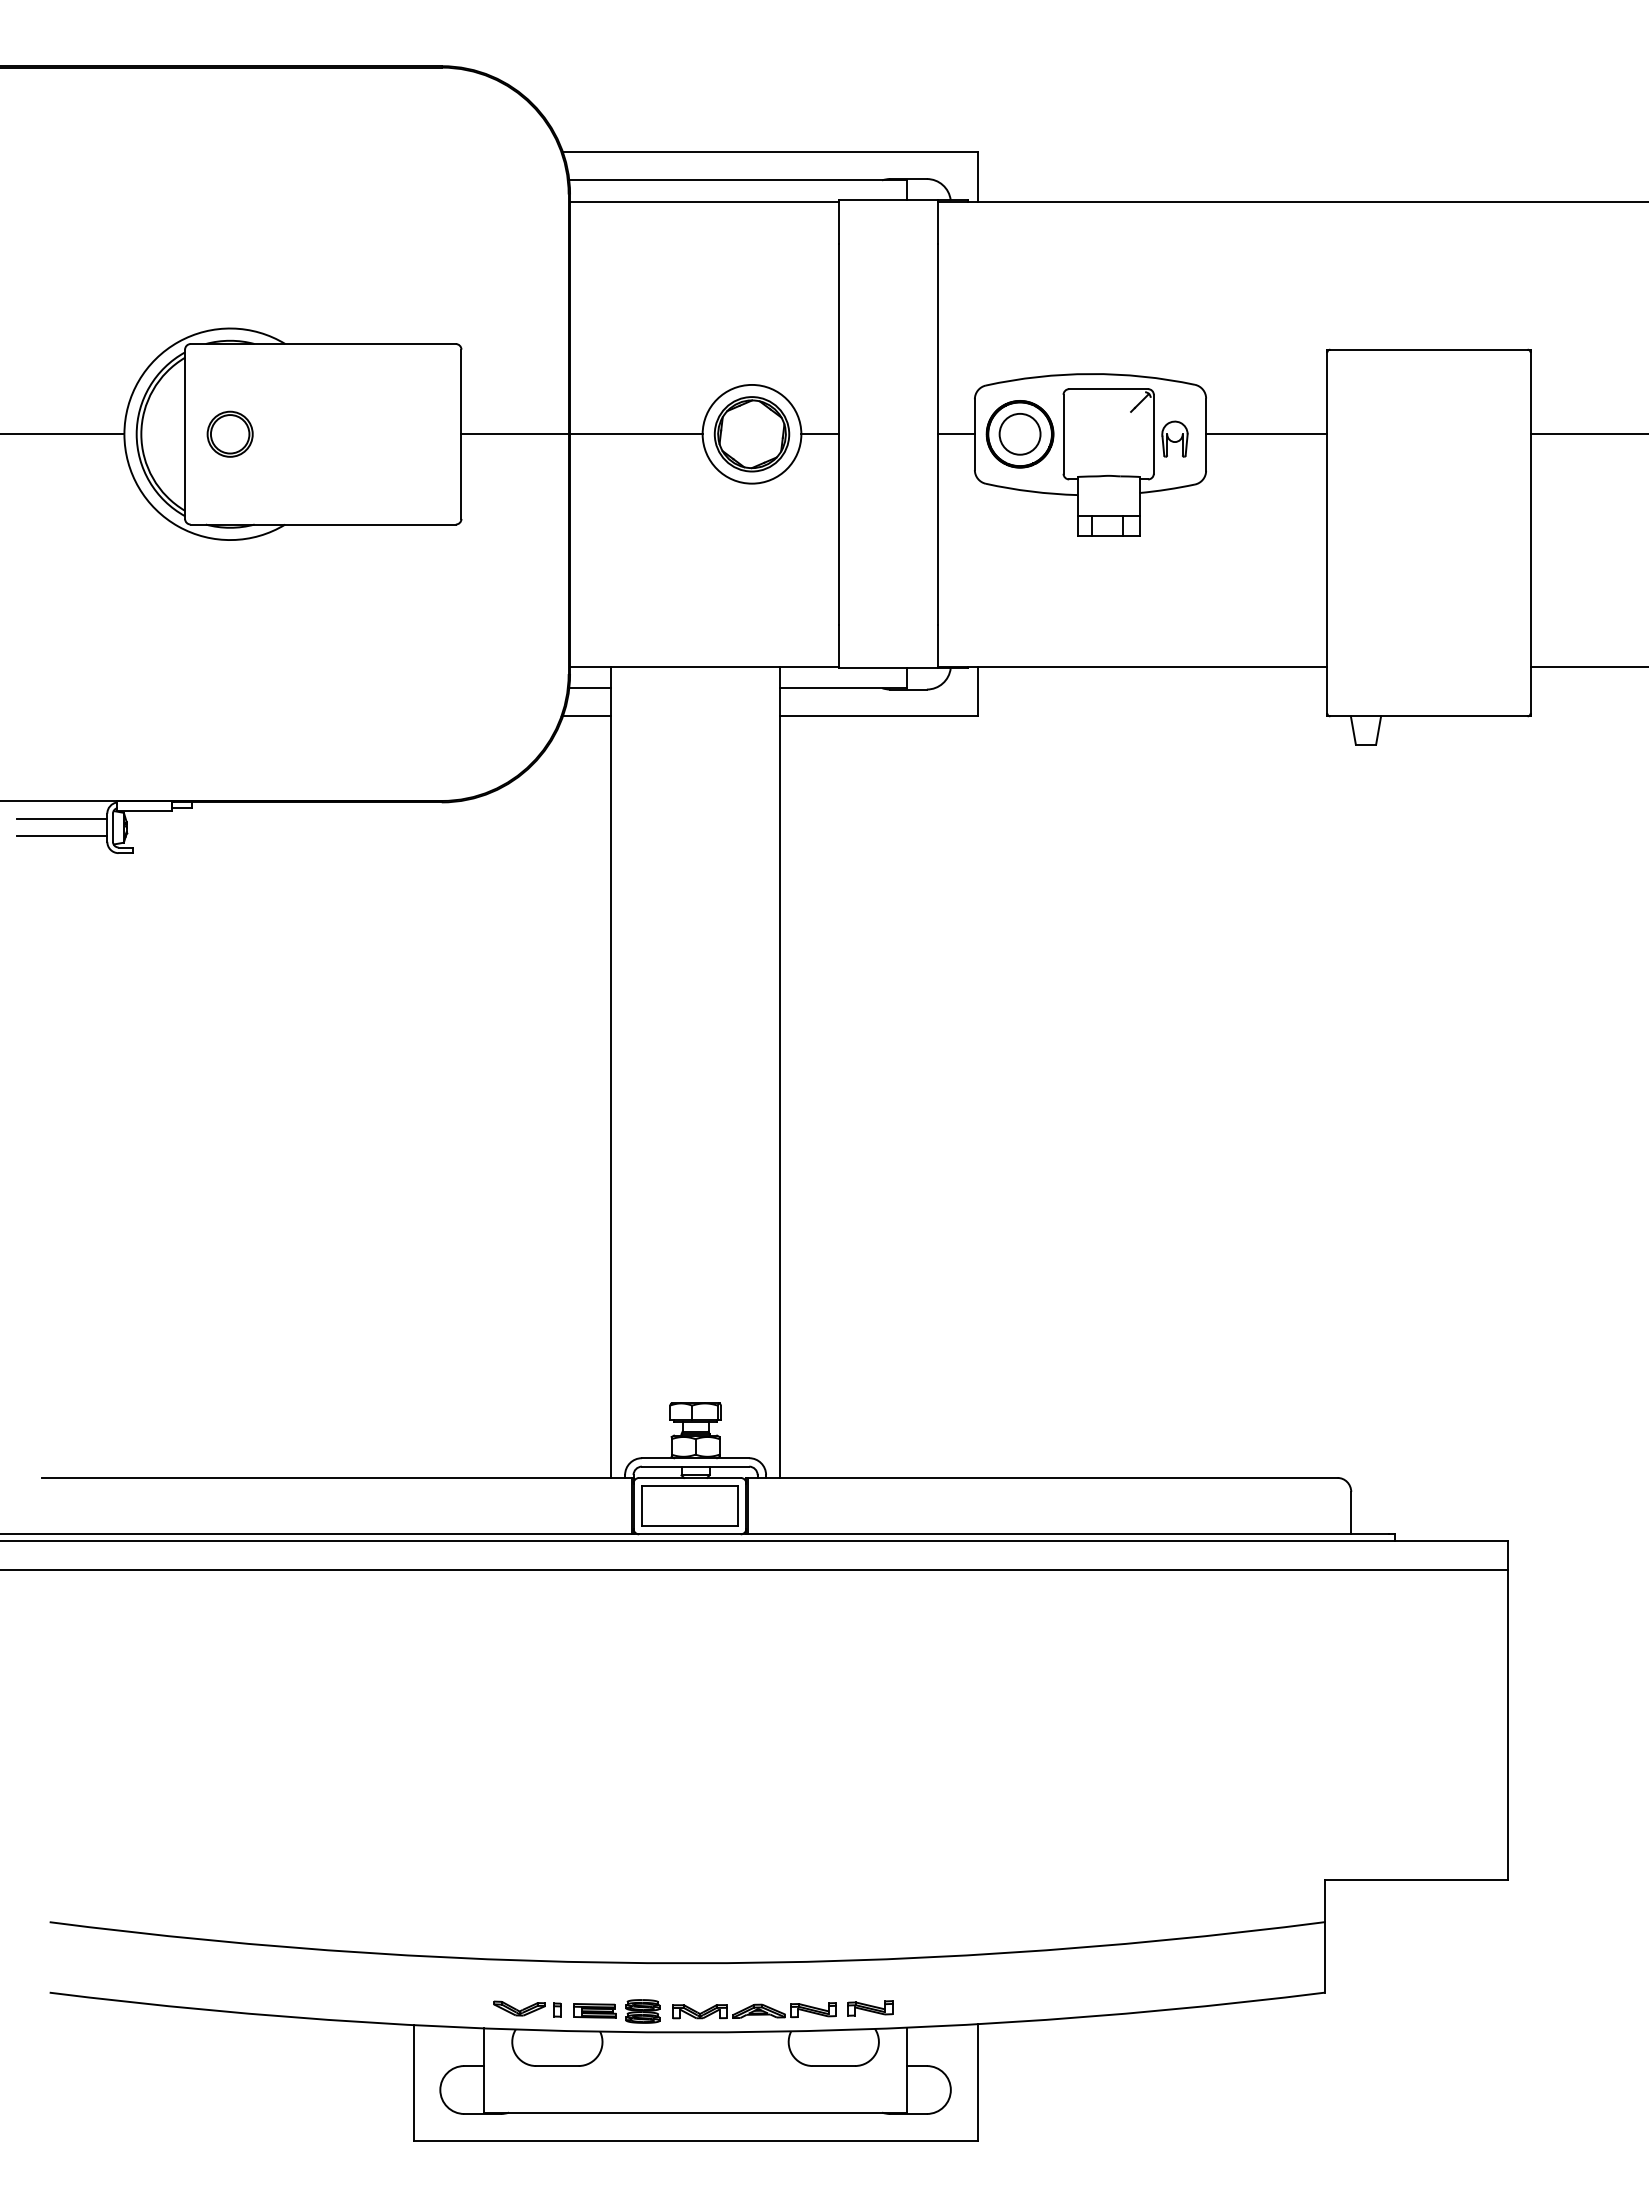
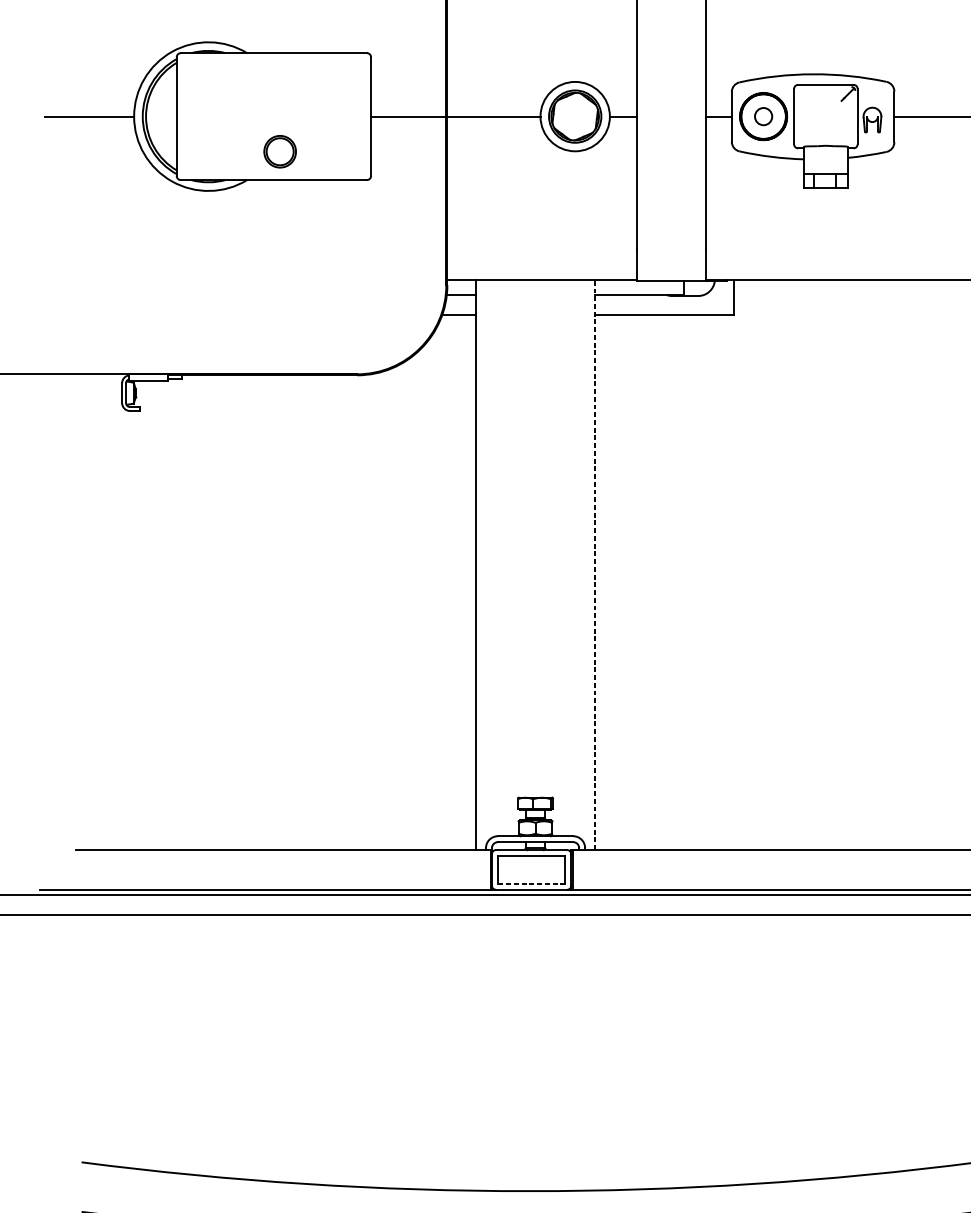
part: (229, 433) -> (279, 151), moved
circle: (1019, 433) -> (763, 116), size x0.6
line: (61, 819) -> (89, 387), removed
line: (61, 836) -> (89, 399), removed
line: (780, 1071) -> (595, 564), solid -> dashed
line: (689, 1525) -> (531, 883), solid -> dashed

